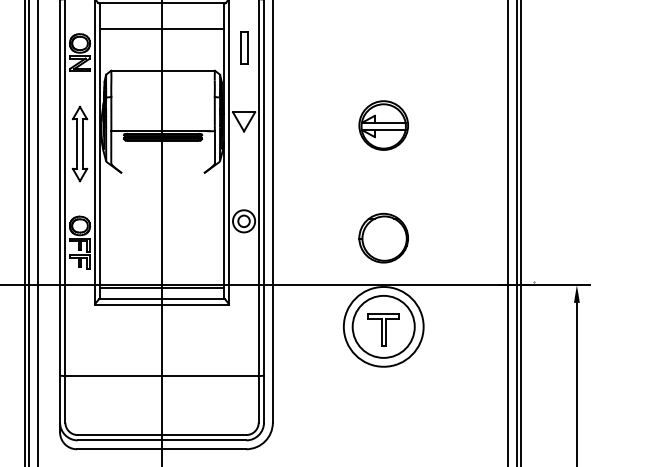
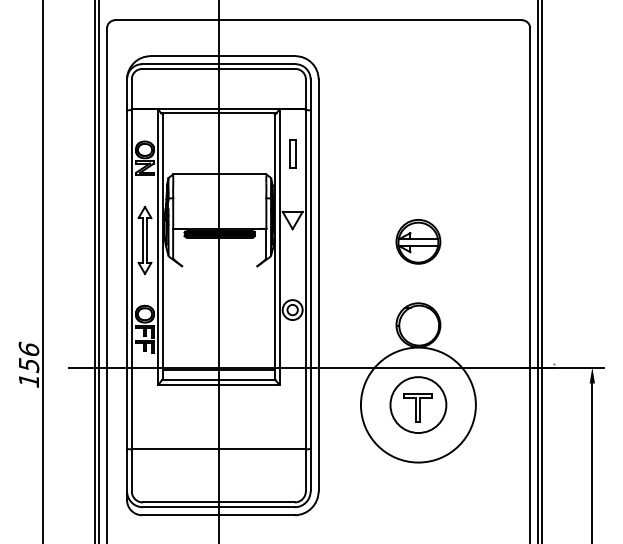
line: (161, 29) -> (218, 137), removed
part: (383, 125) -> (418, 241), moved
circle: (383, 327) -> (418, 405), size x1.6

